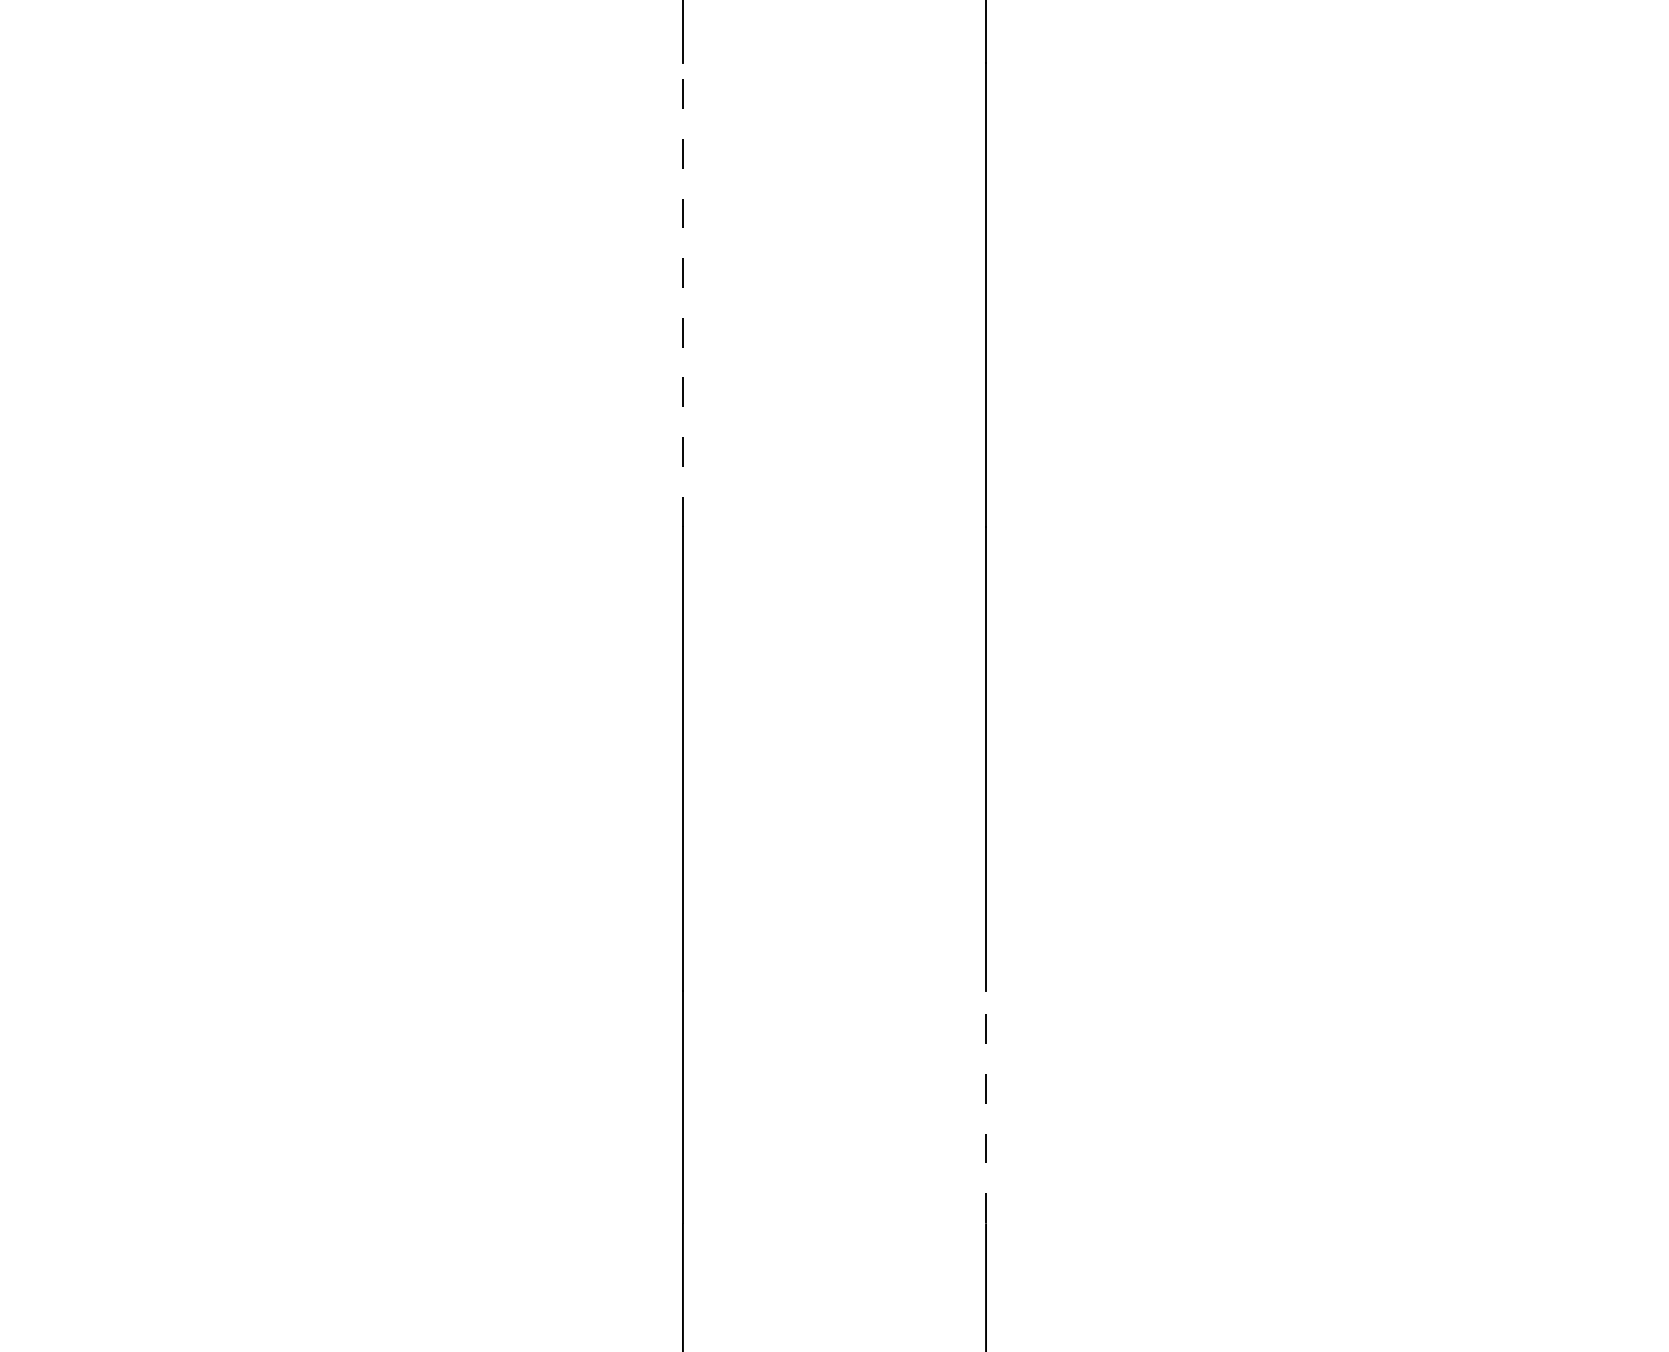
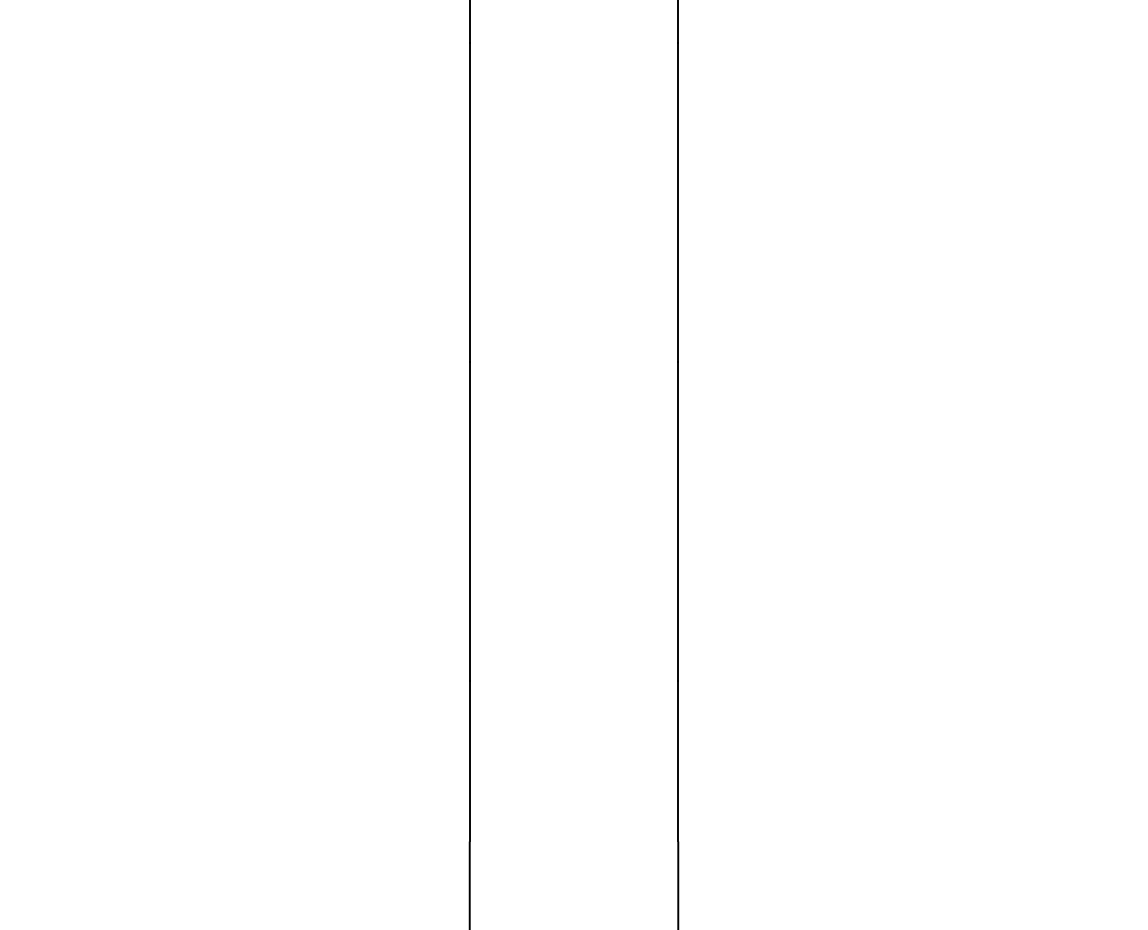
line: (682, 294) -> (469, 202), dashed -> solid
line: (986, 1106) -> (678, 761), dashed -> solid

